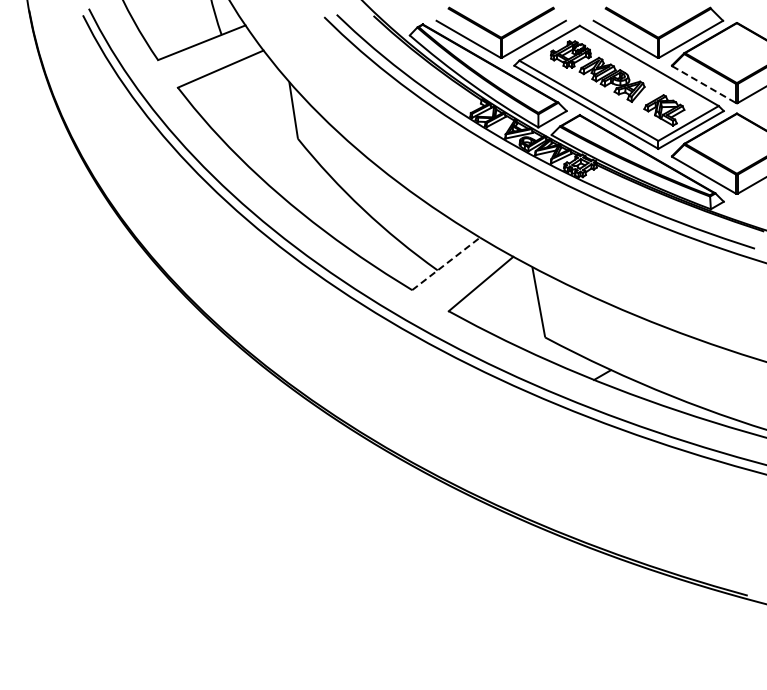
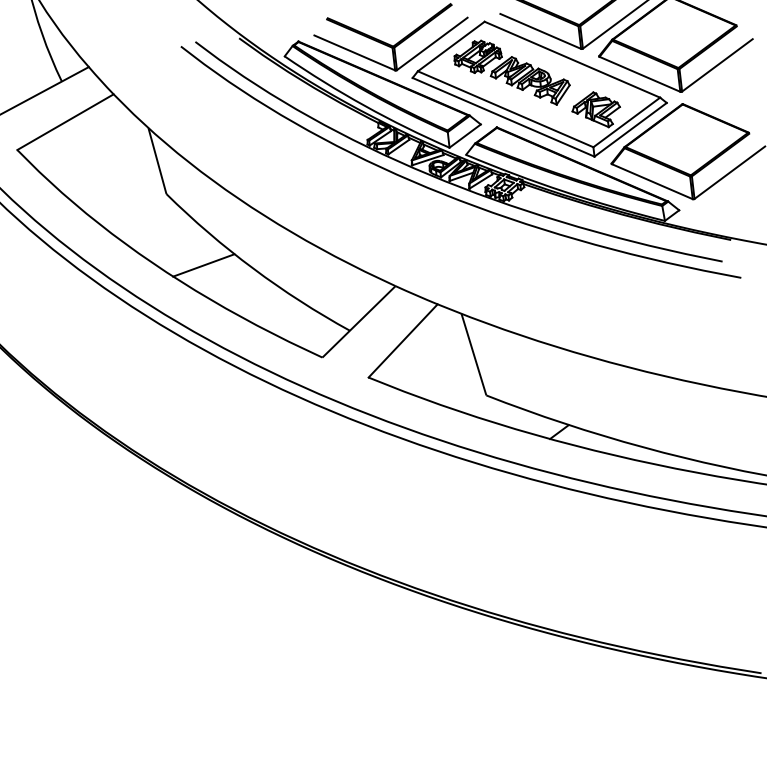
line: (704, 84) -> (640, 74), dashed -> solid
line: (321, 201) -> (202, 265), added
line: (446, 263) -> (359, 321), dashed -> solid

